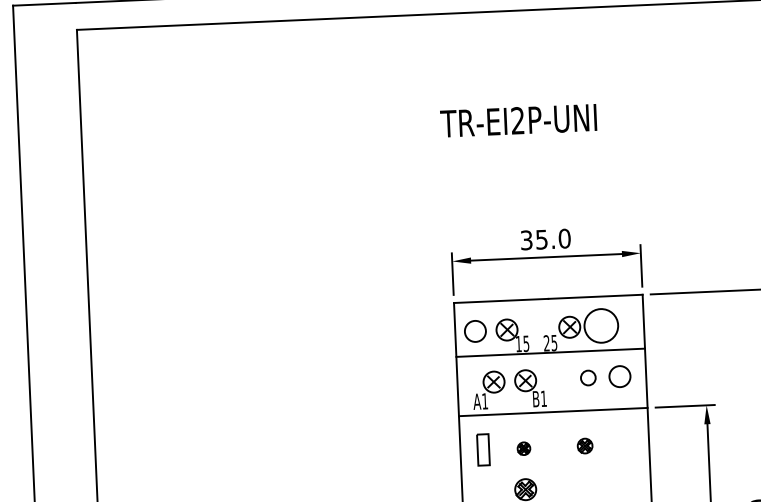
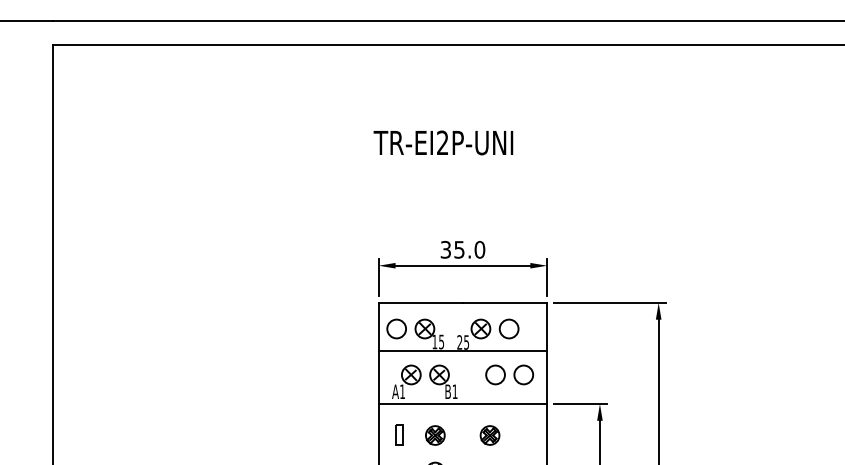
circle: (600, 325) -> (508, 328), size x0.62
circle: (588, 377) -> (495, 374), size x1.43
part: (584, 446) -> (489, 435), size x1.43
part: (524, 448) -> (435, 435), size x1.67
part: (483, 449) -> (399, 434), size x0.71

